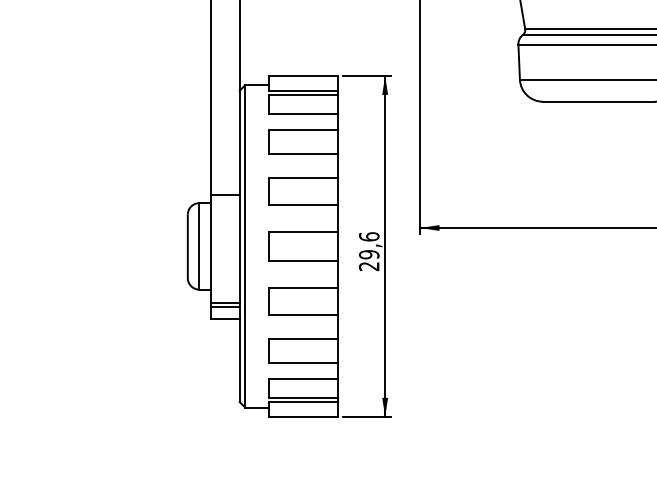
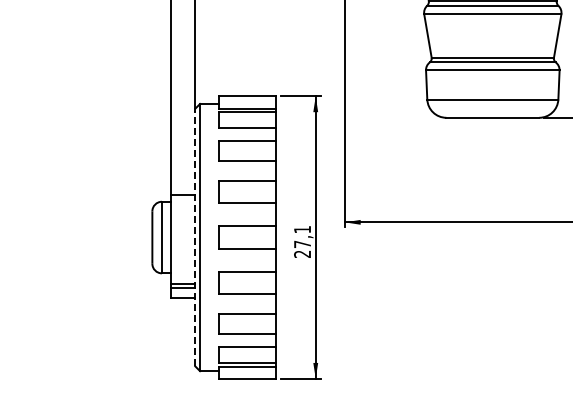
text: (369, 245) -> (302, 236), 29,6 -> 27,1
line: (239, 247) -> (195, 238), solid -> dashed

